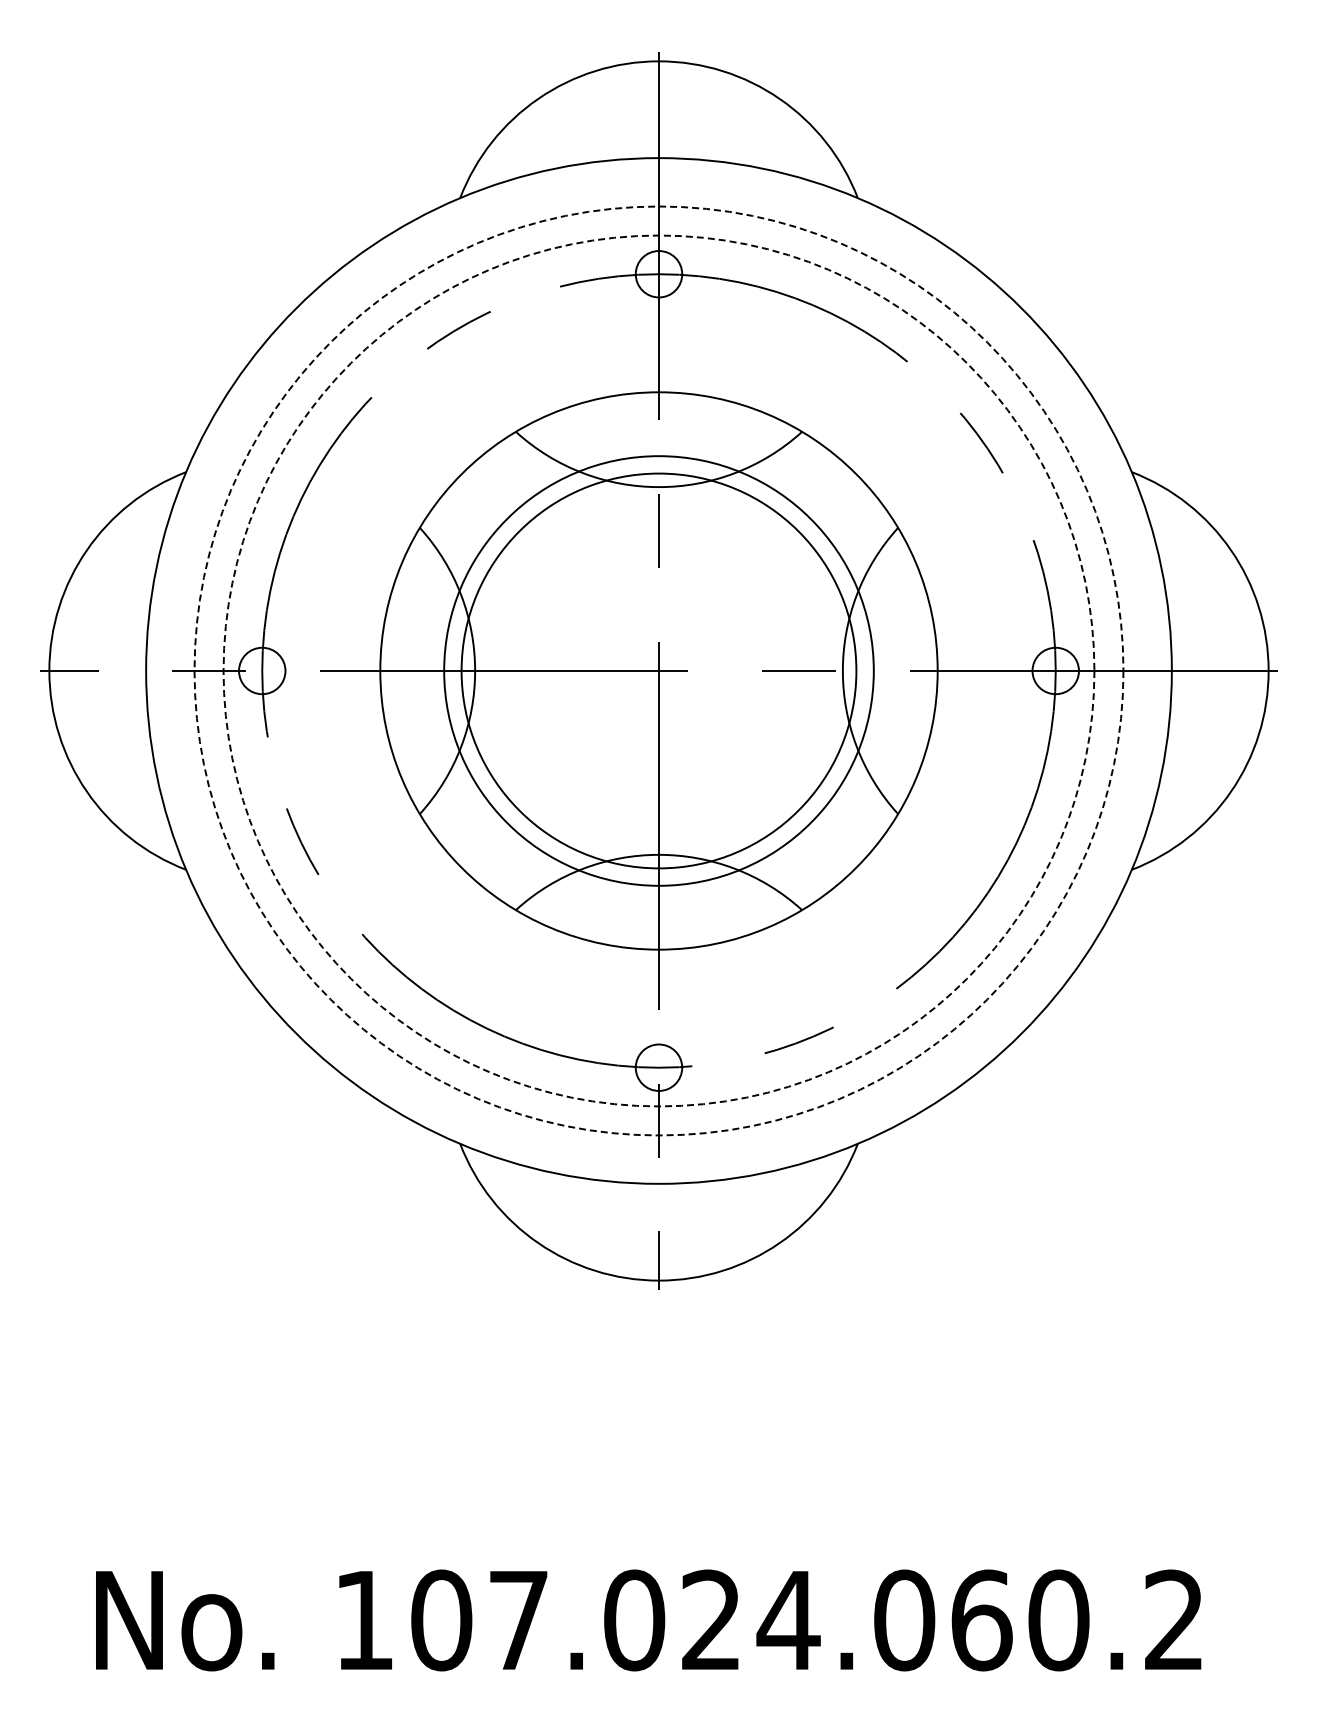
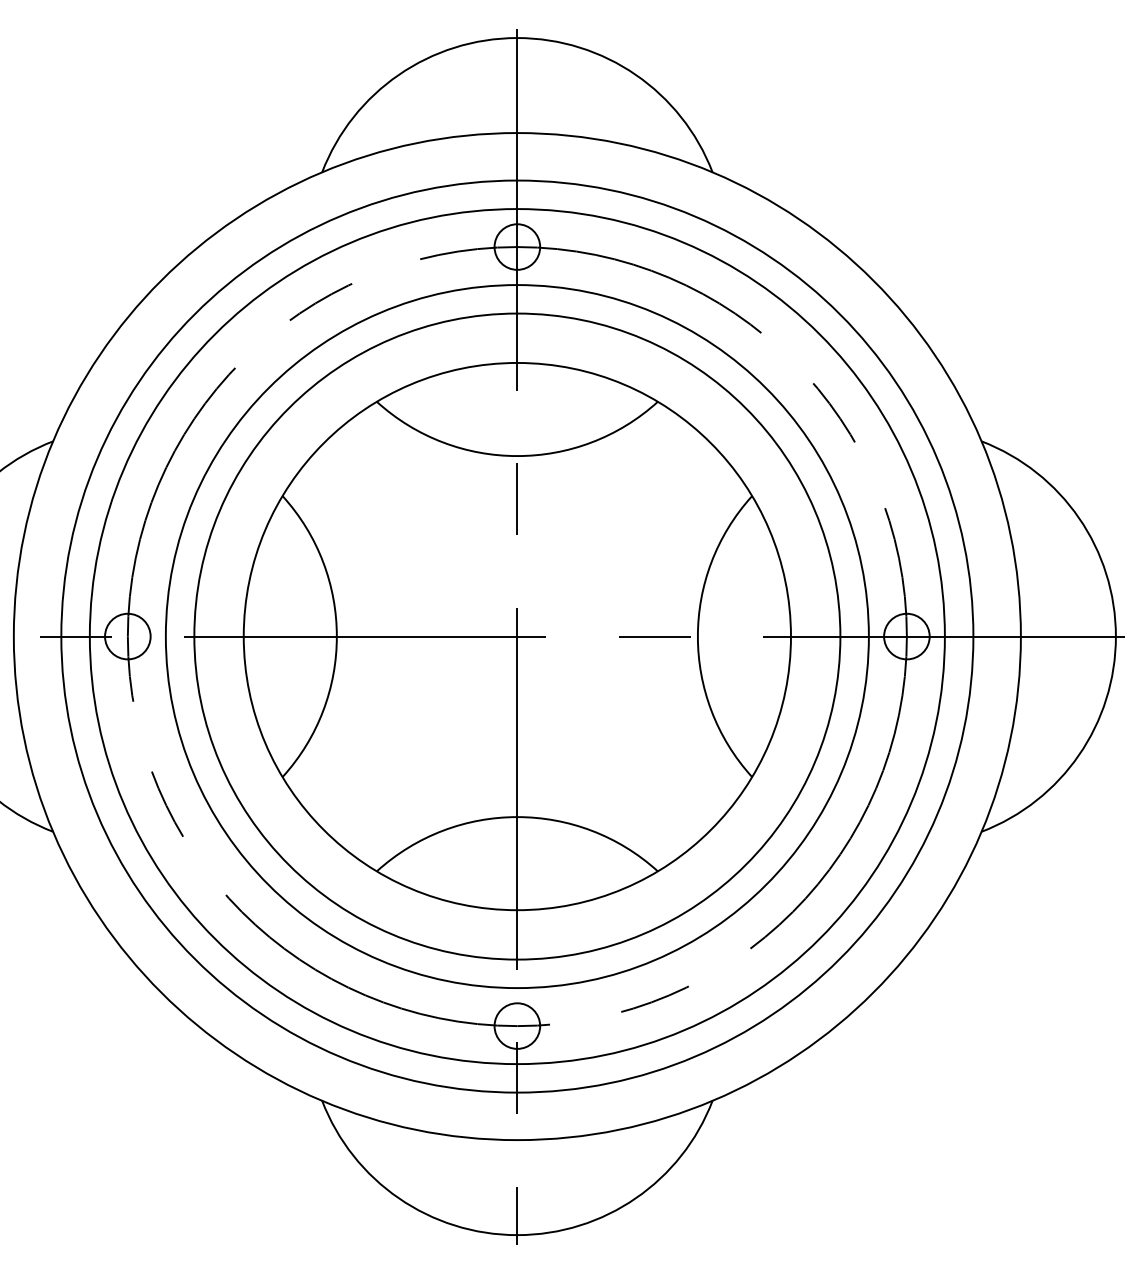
circle: (658, 670) -> (516, 636), dashed -> solid
circle: (658, 670) -> (516, 636), dashed -> solid
circle: (658, 670) -> (516, 636), size x1.67
circle: (659, 670) -> (517, 636), size x1.67

